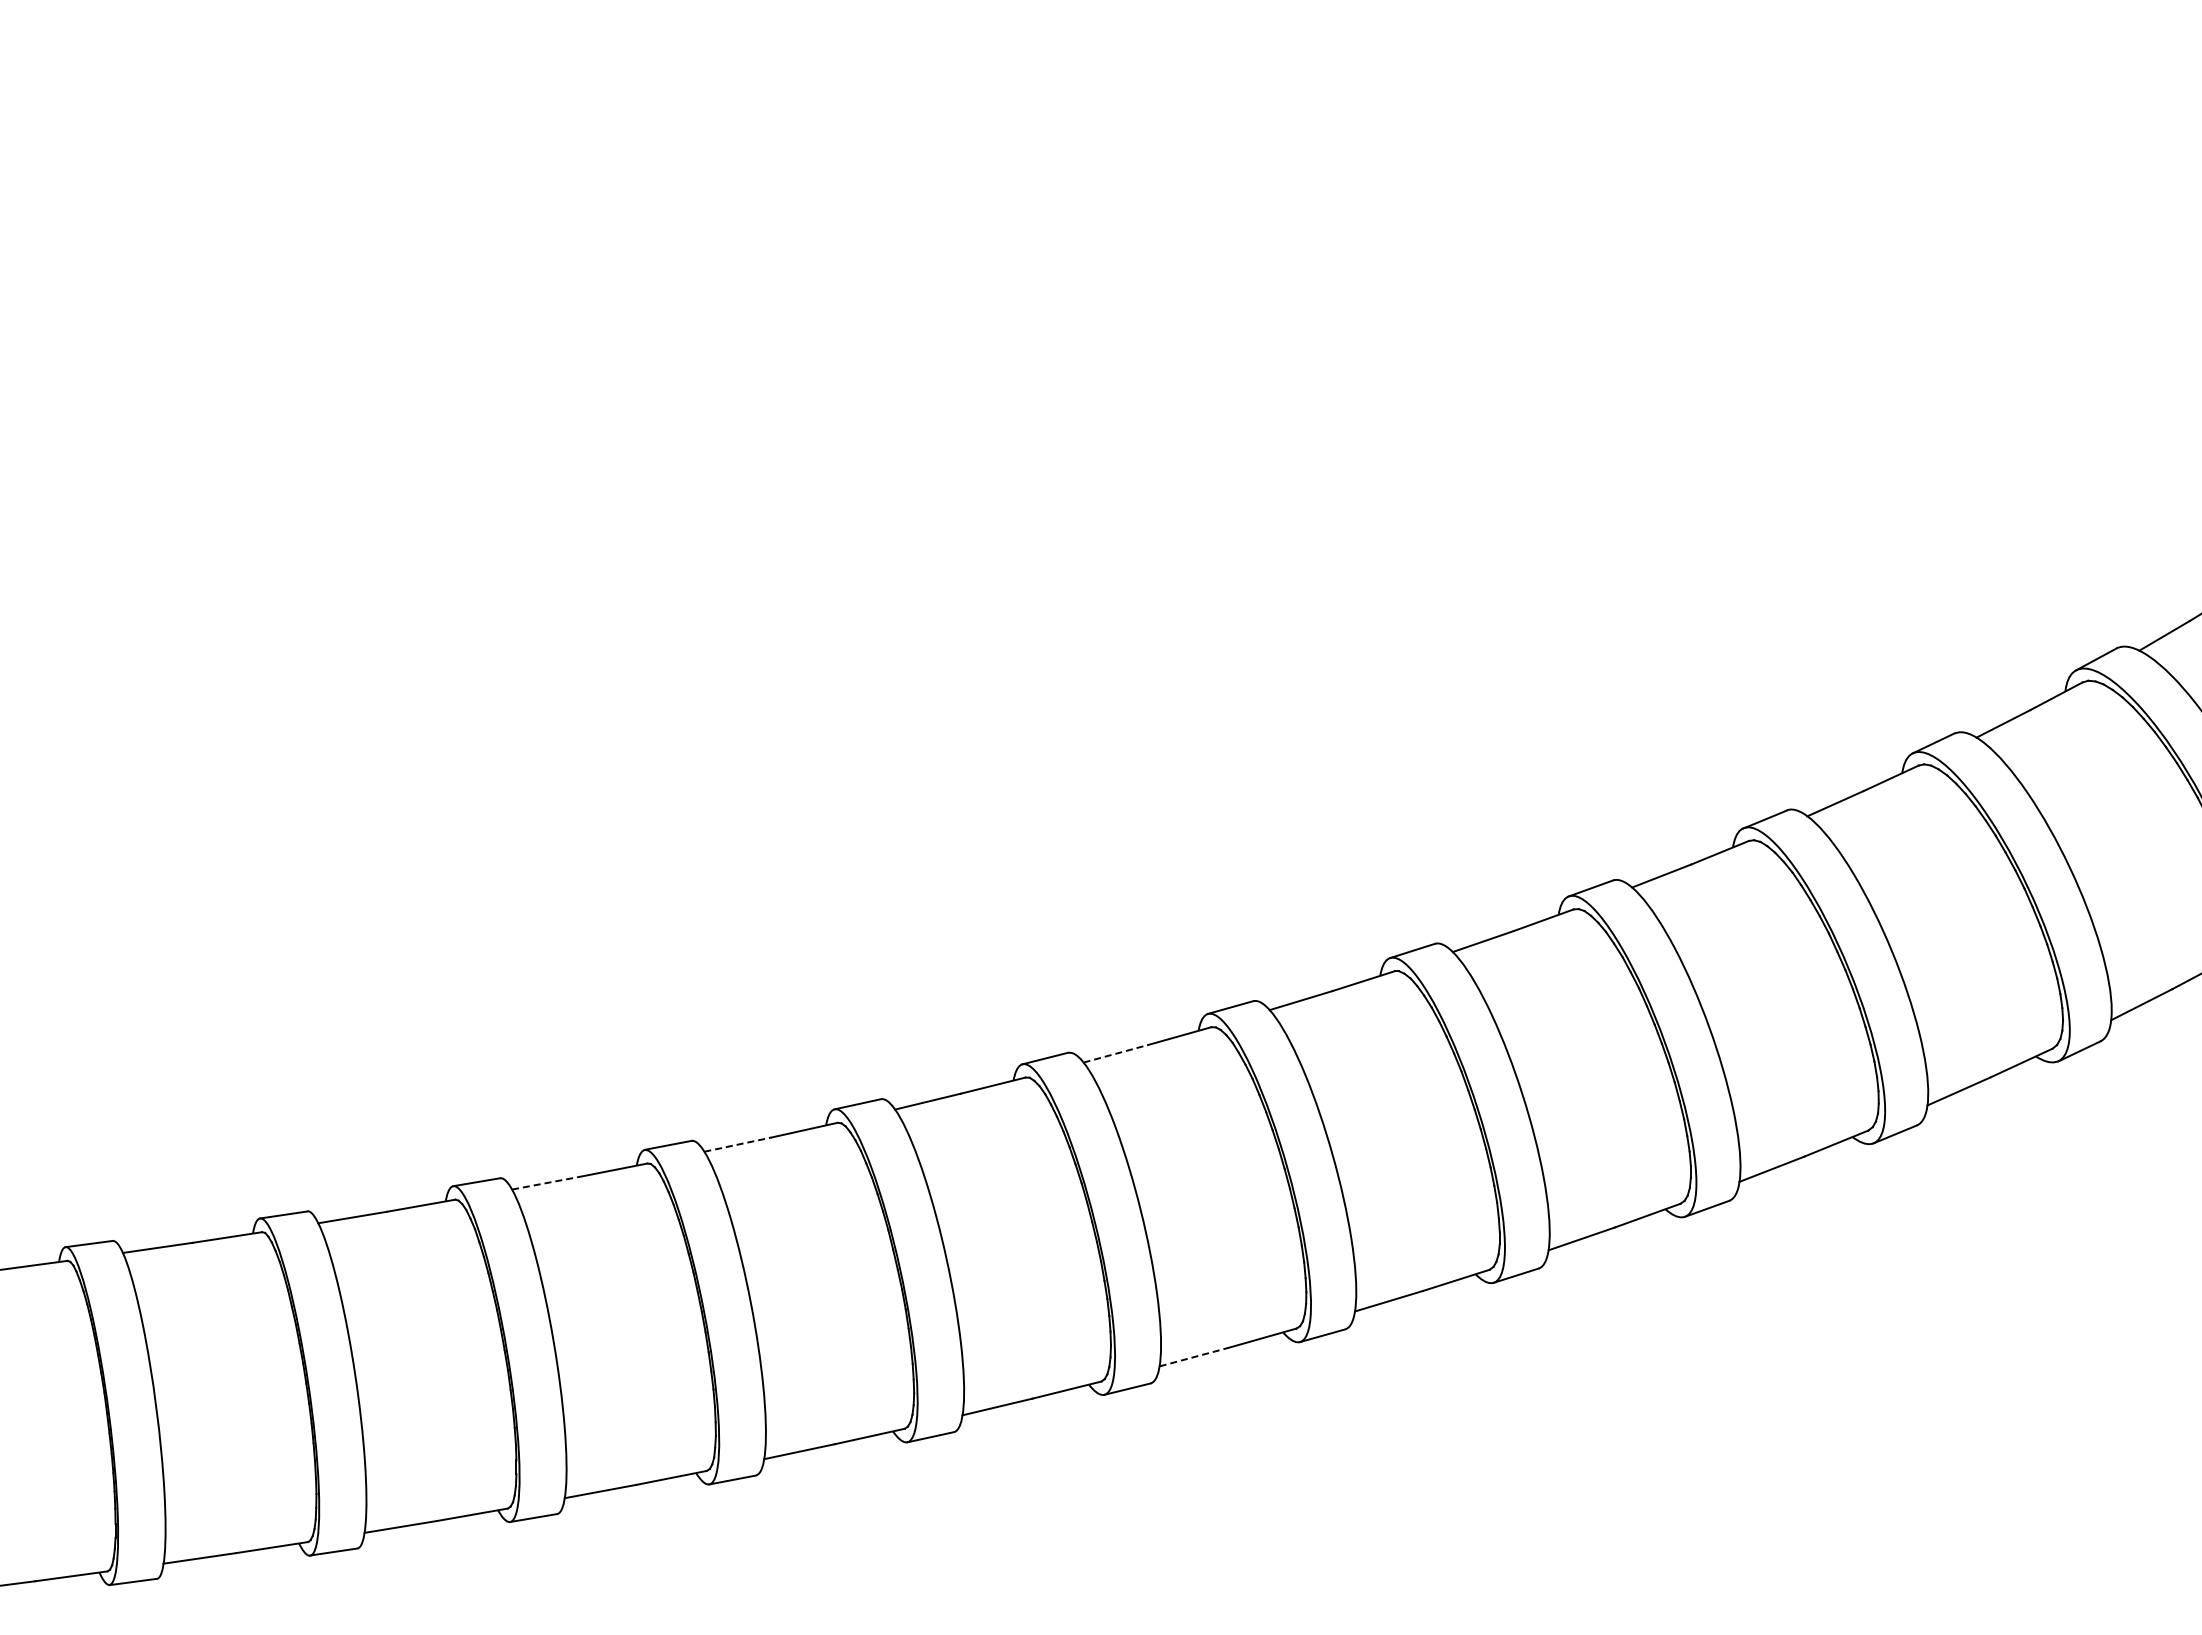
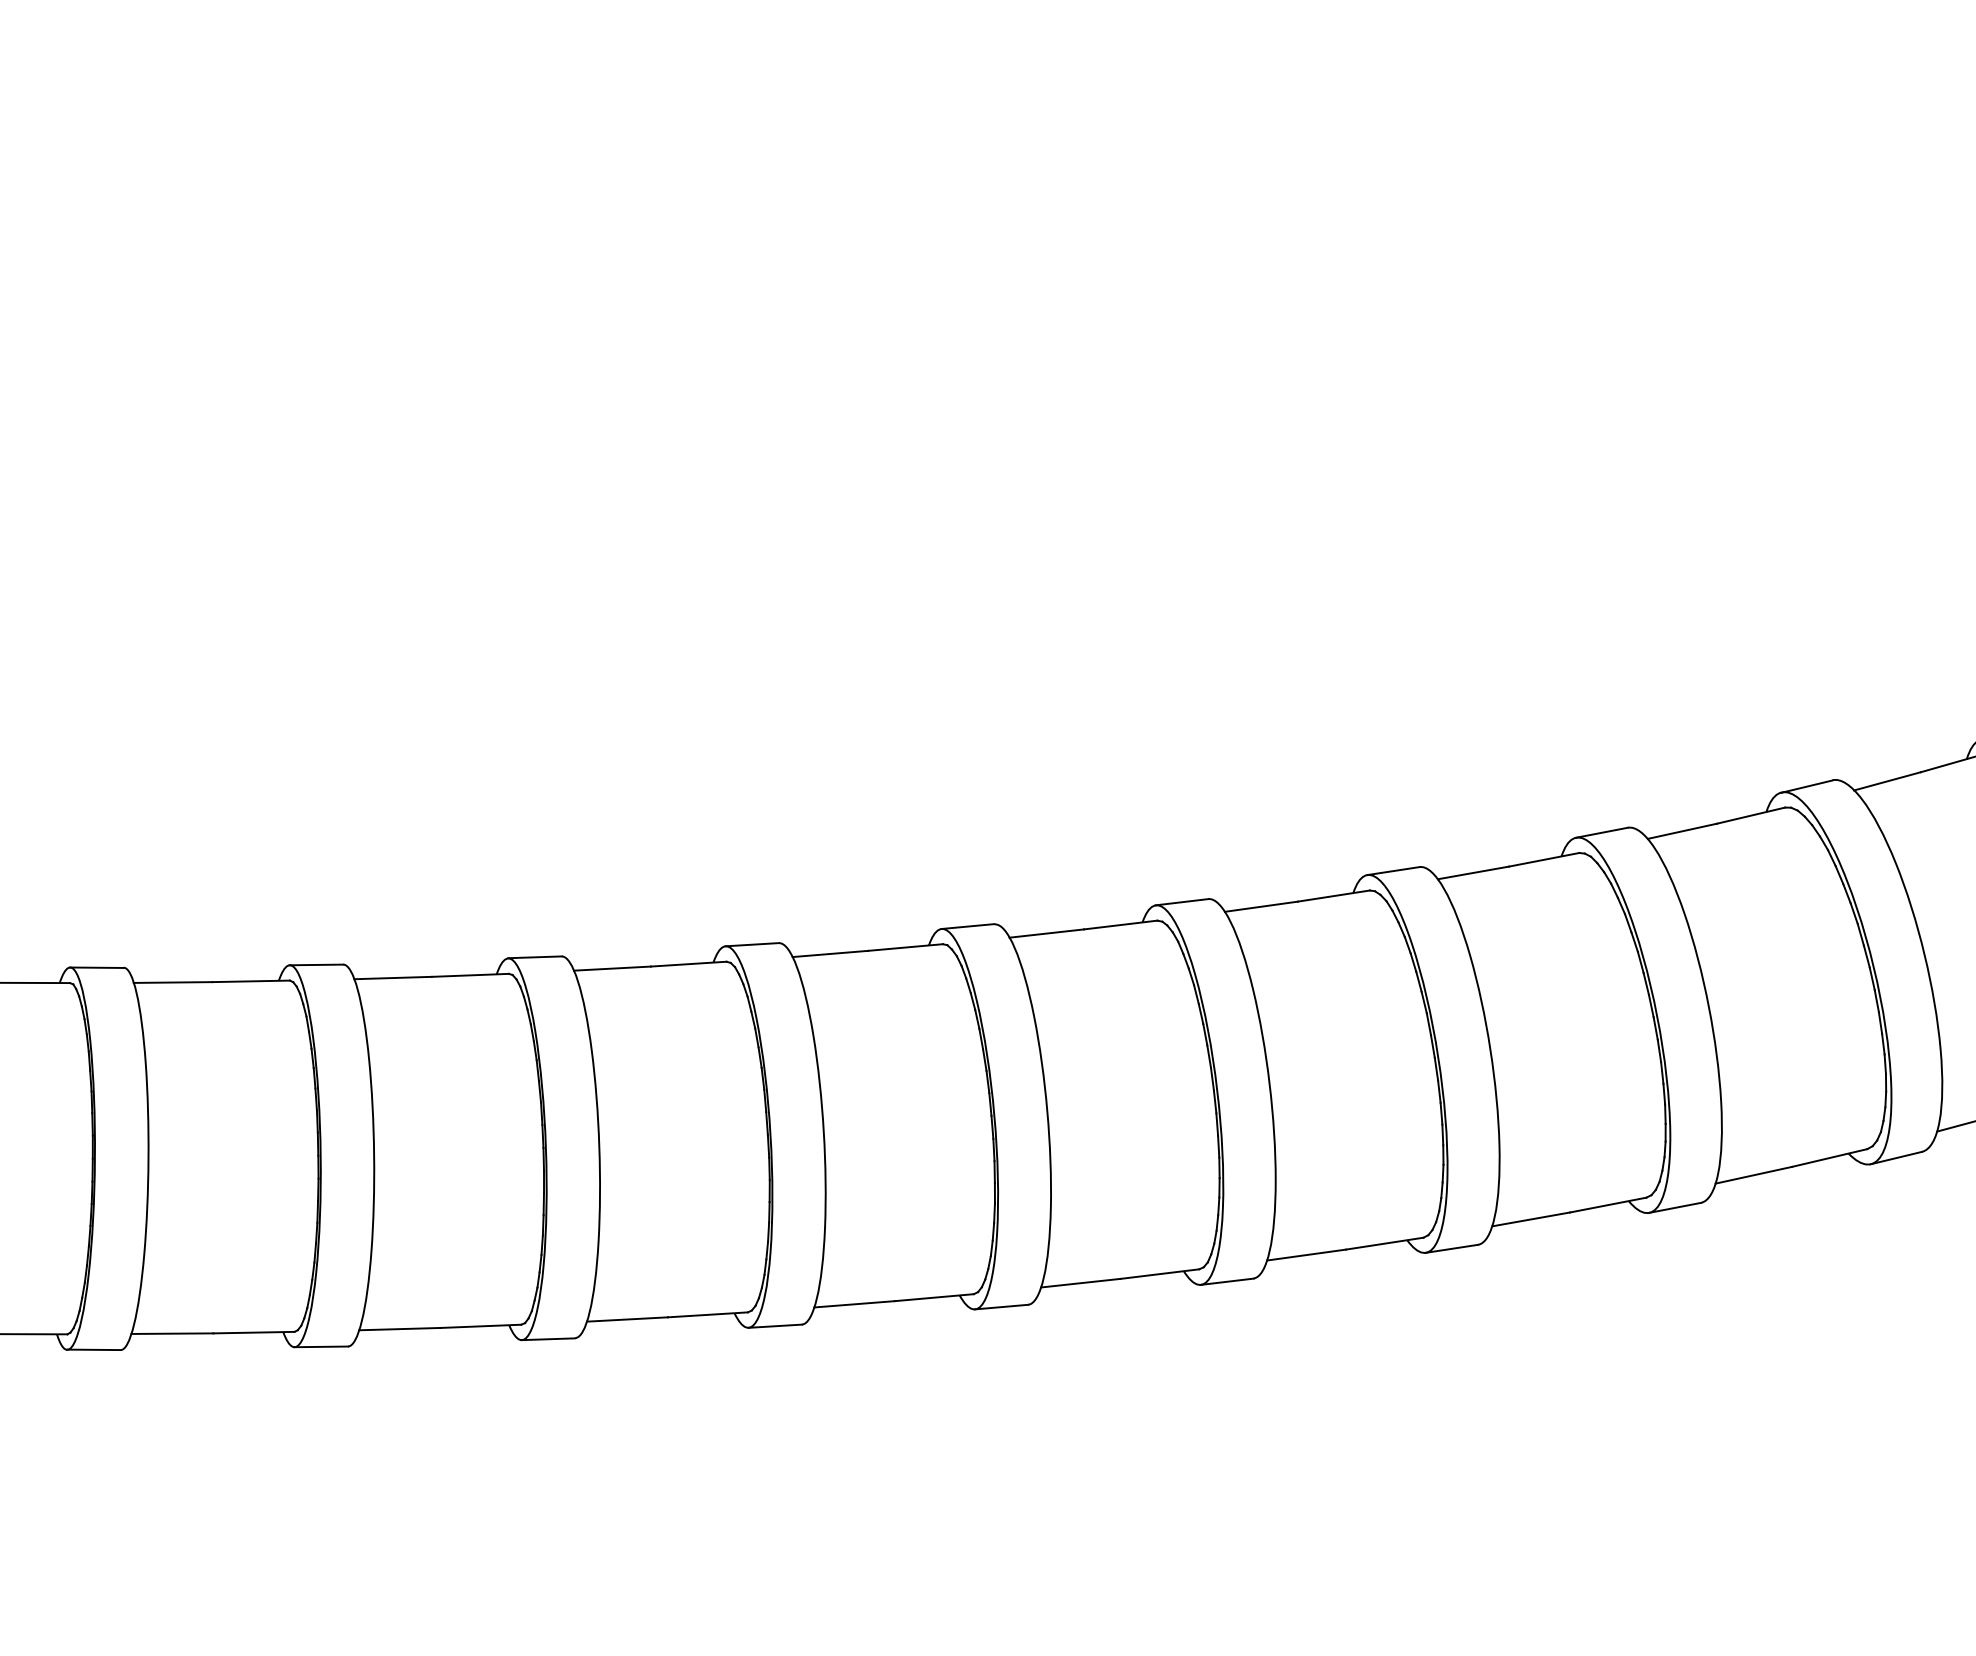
line: (1116, 1053) -> (1047, 933), dashed -> solid
line: (738, 1144) -> (613, 968), dashed -> solid
line: (546, 1183) -> (393, 978), dashed -> solid
line: (1194, 1357) -> (1081, 1283), dashed -> solid

